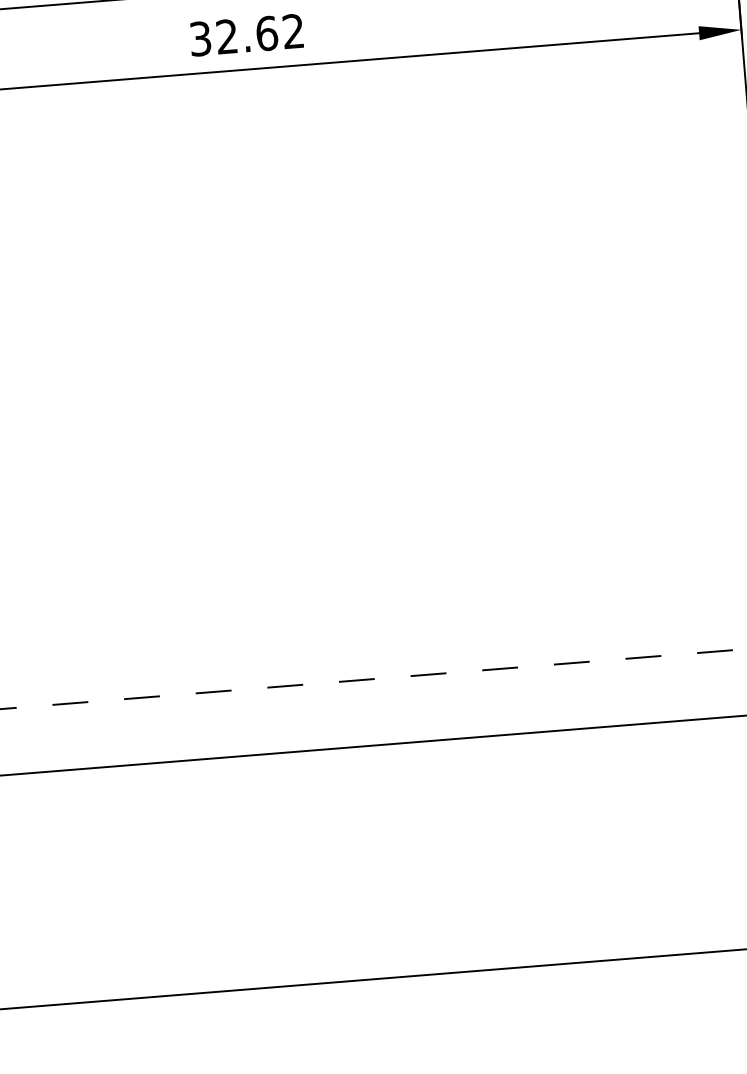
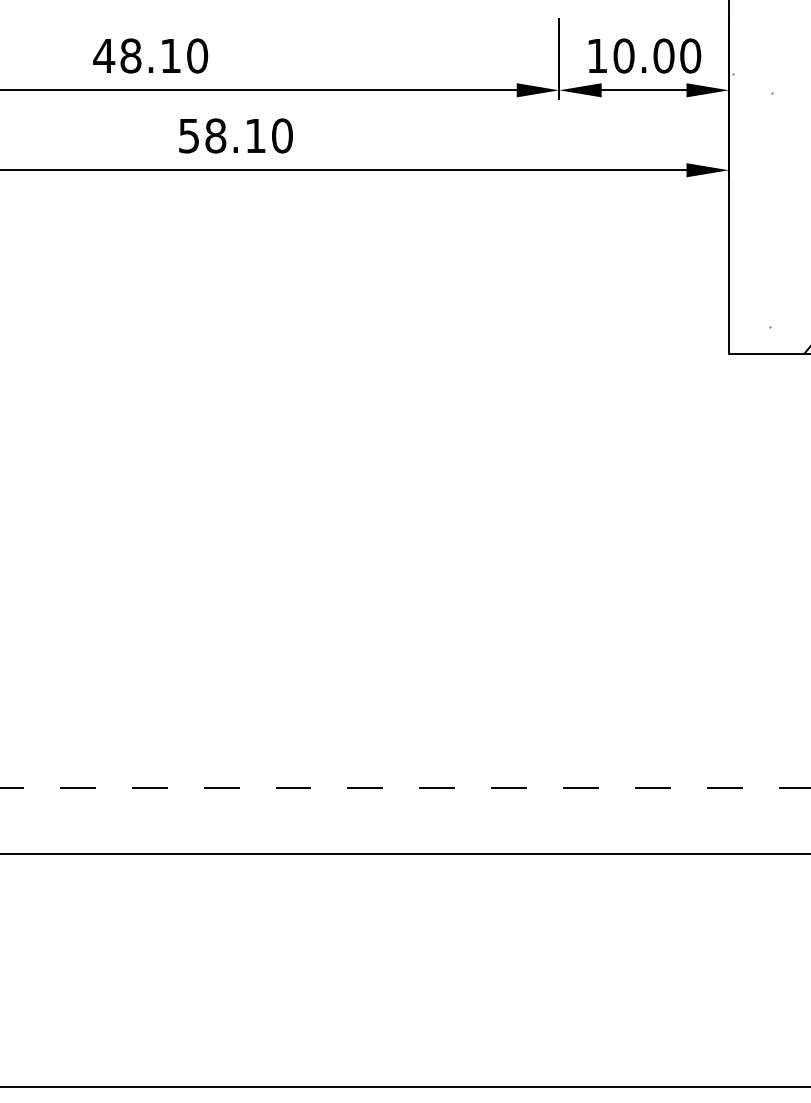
text: (246, 34) -> (235, 135), 32.62 -> 58.10

